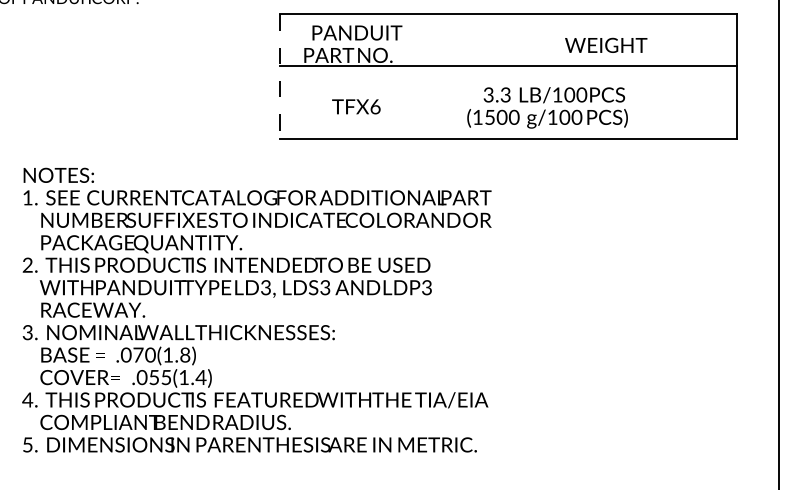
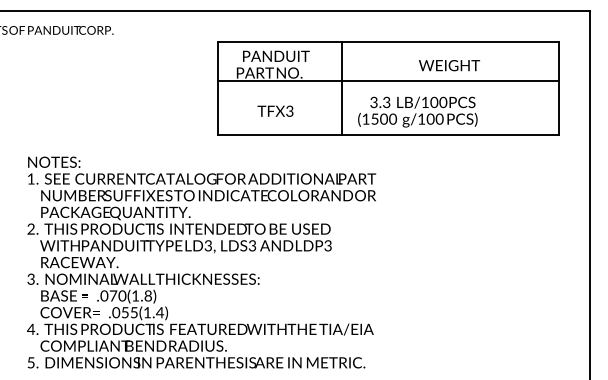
text: (606, 45) -> (449, 65), moved
line: (446, 76) -> (342, 88), added
line: (279, 77) -> (218, 89), dashed -> solid
text: (375, 105) -> (289, 110), TFX6 -> TFX3

